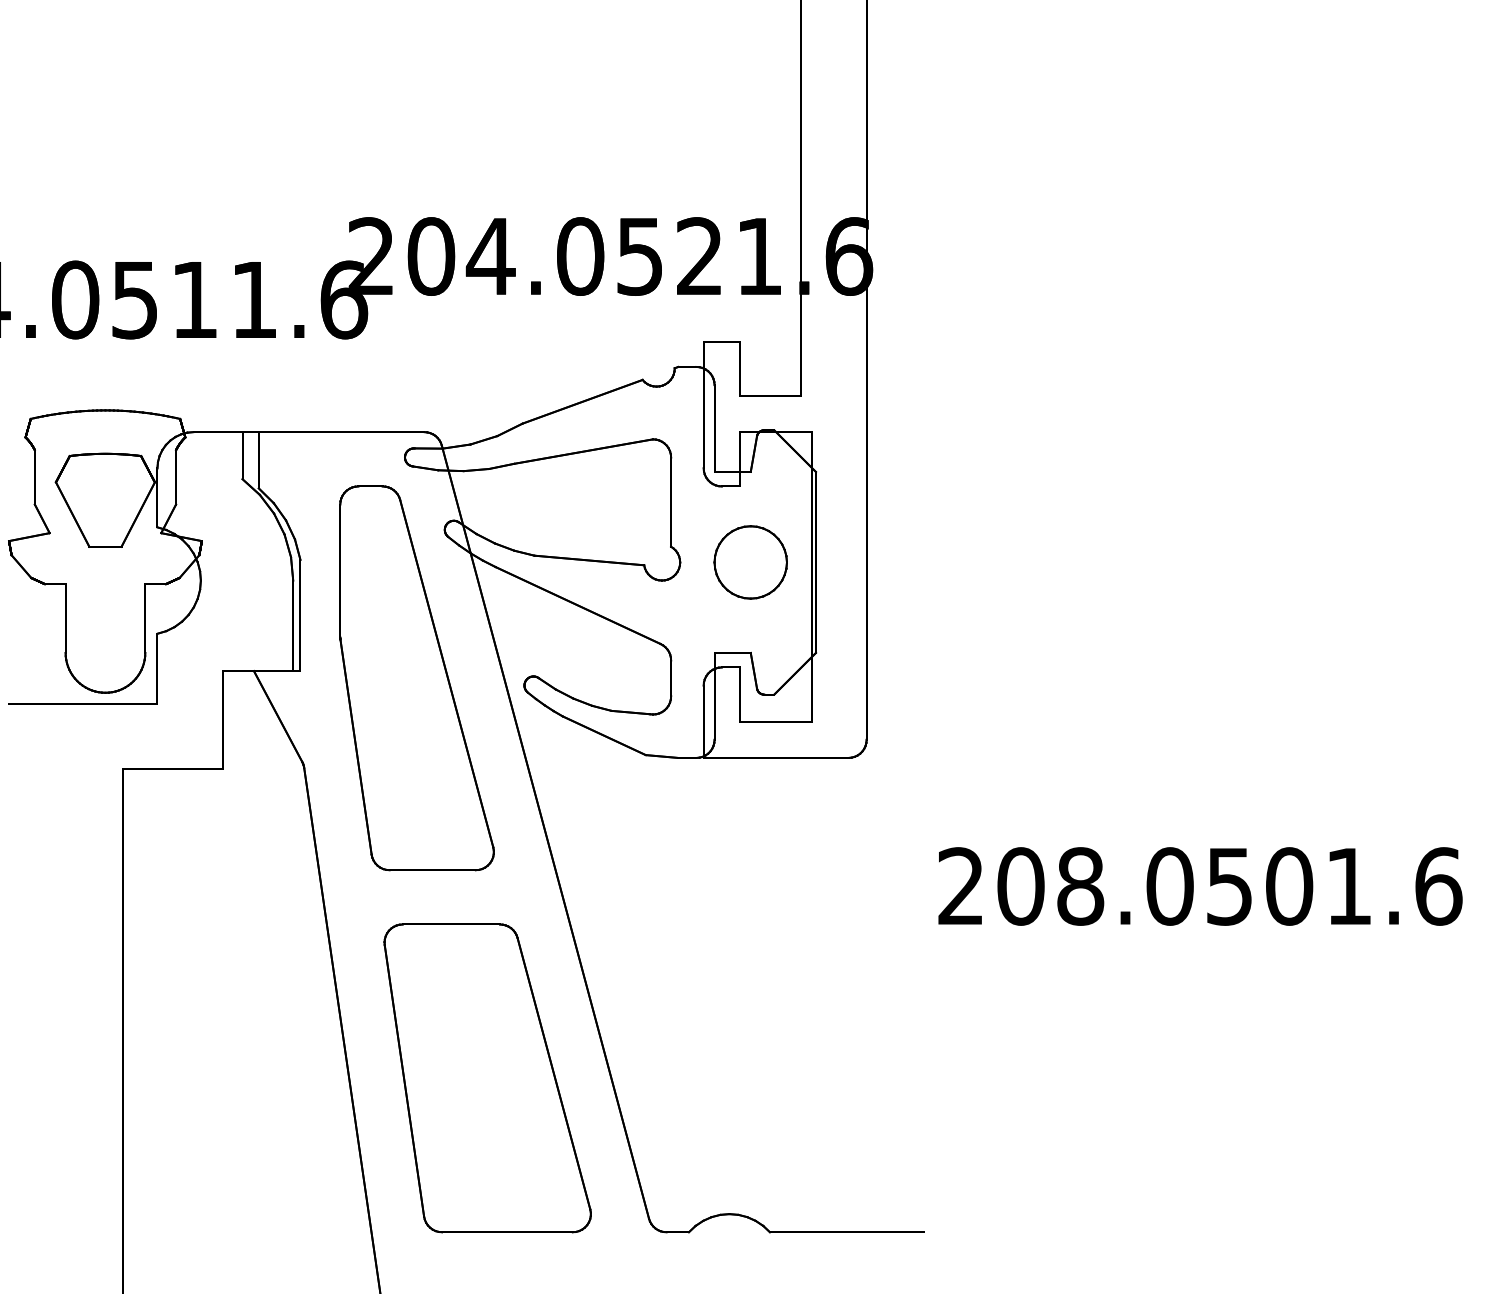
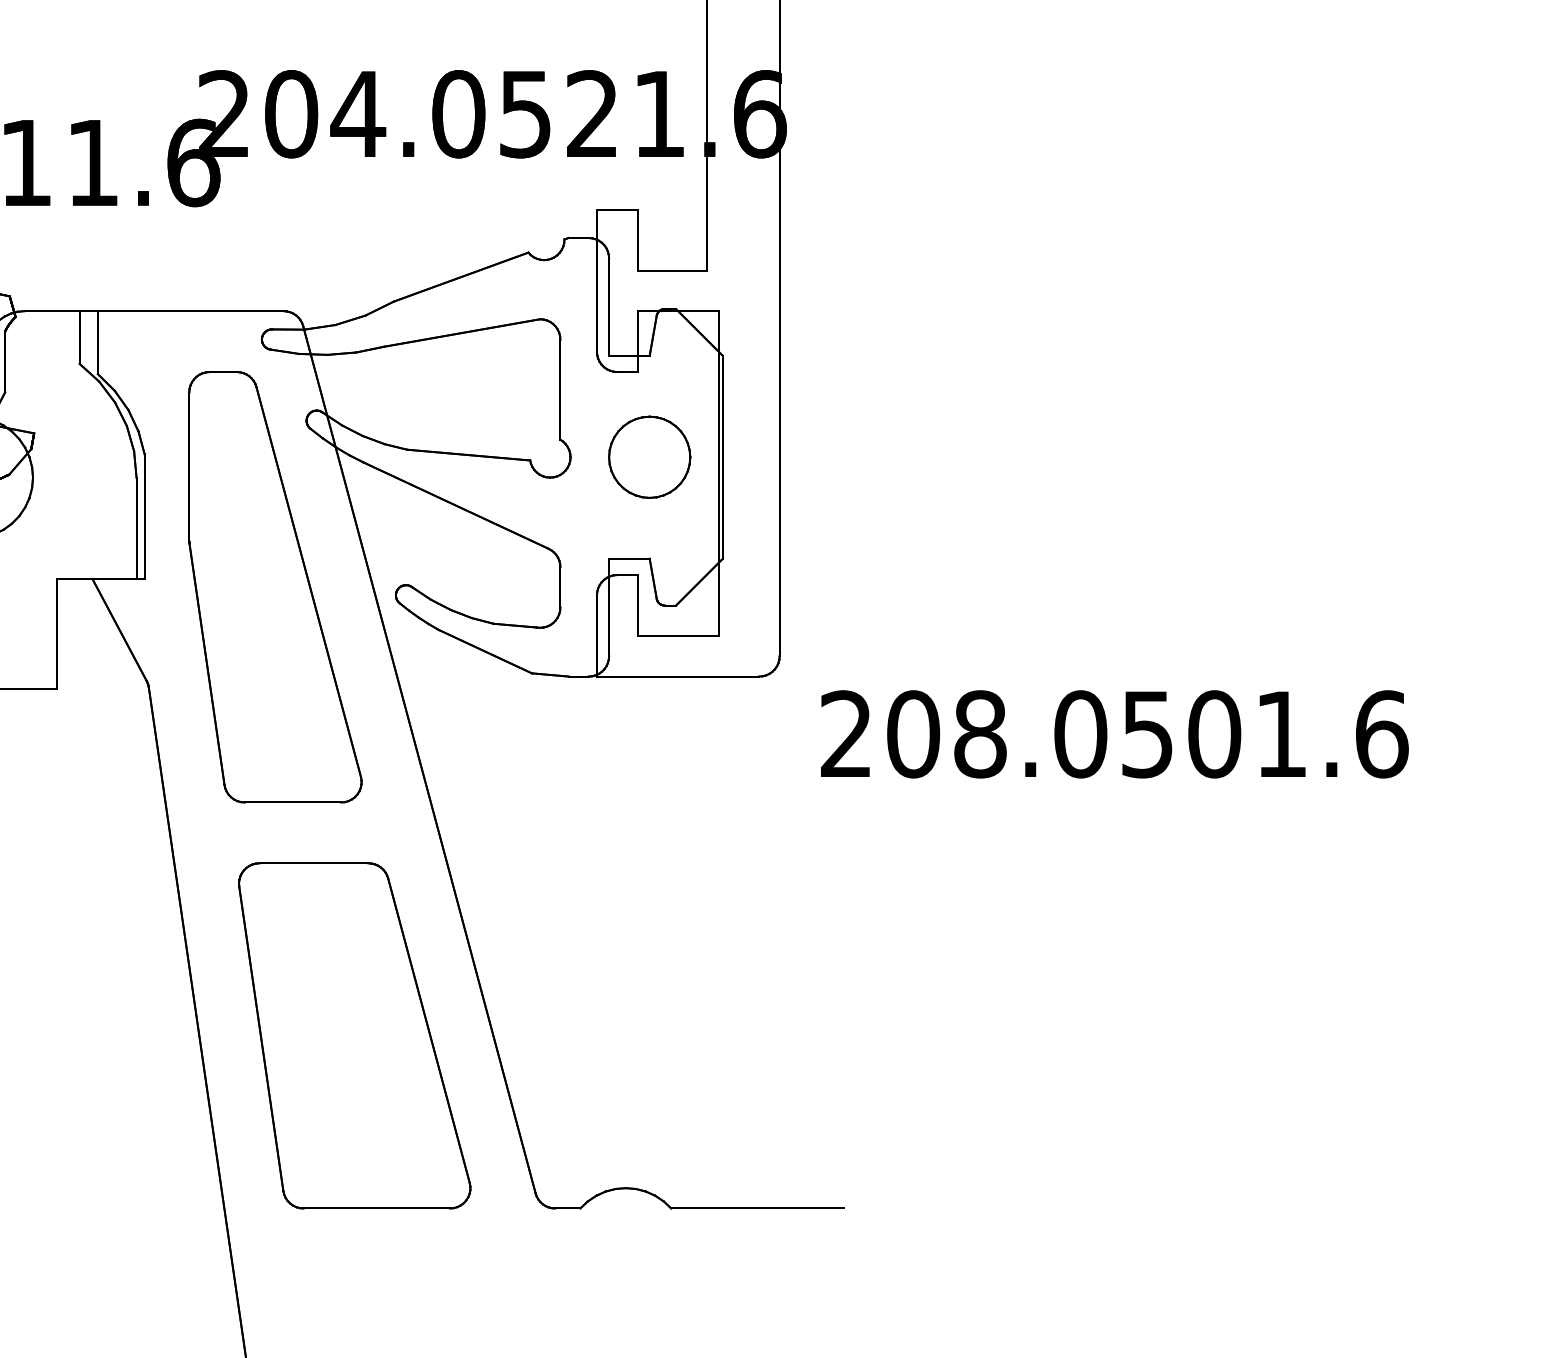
text: (1200, 886) -> (1114, 734), moved

